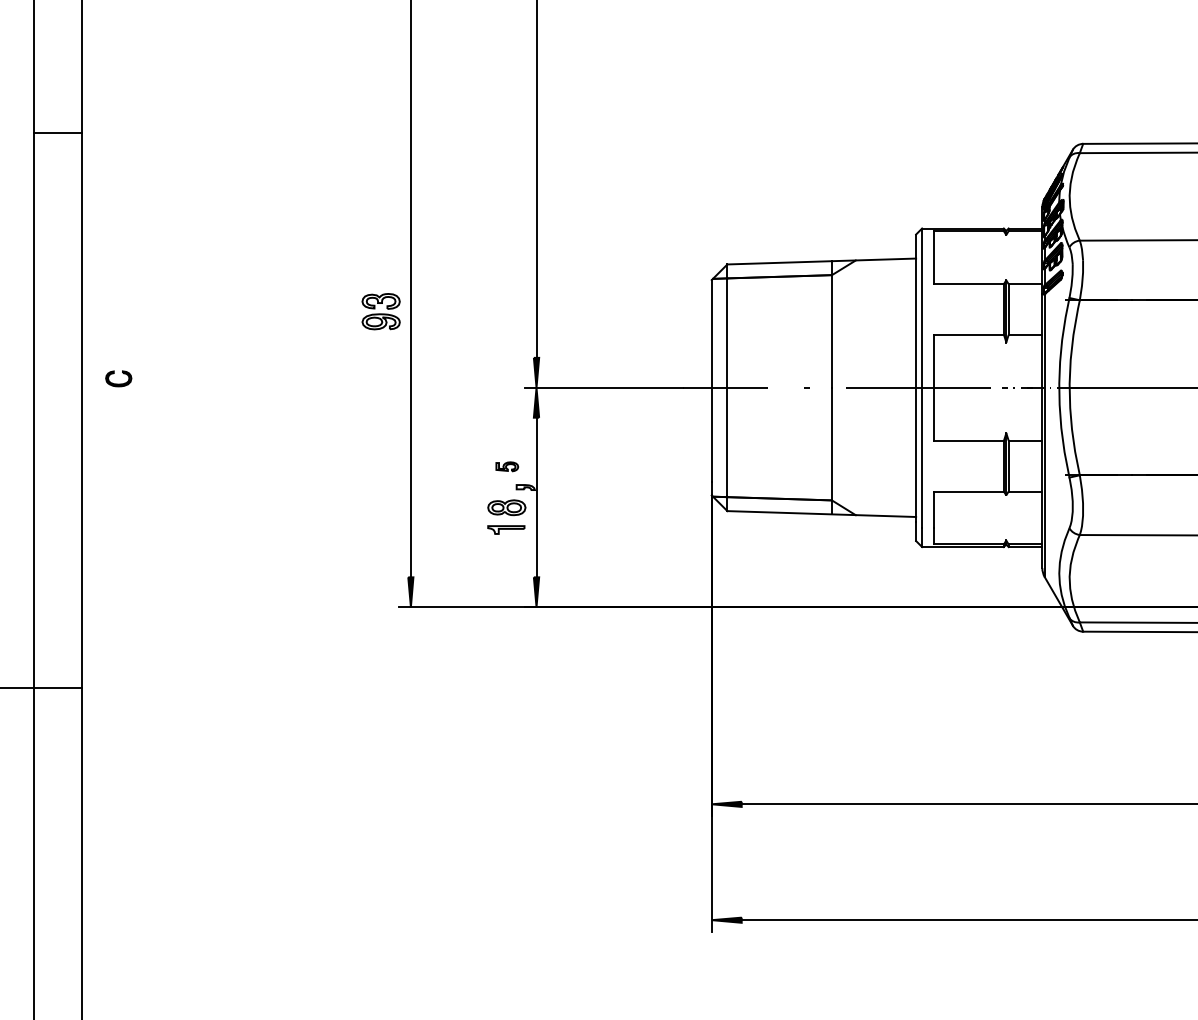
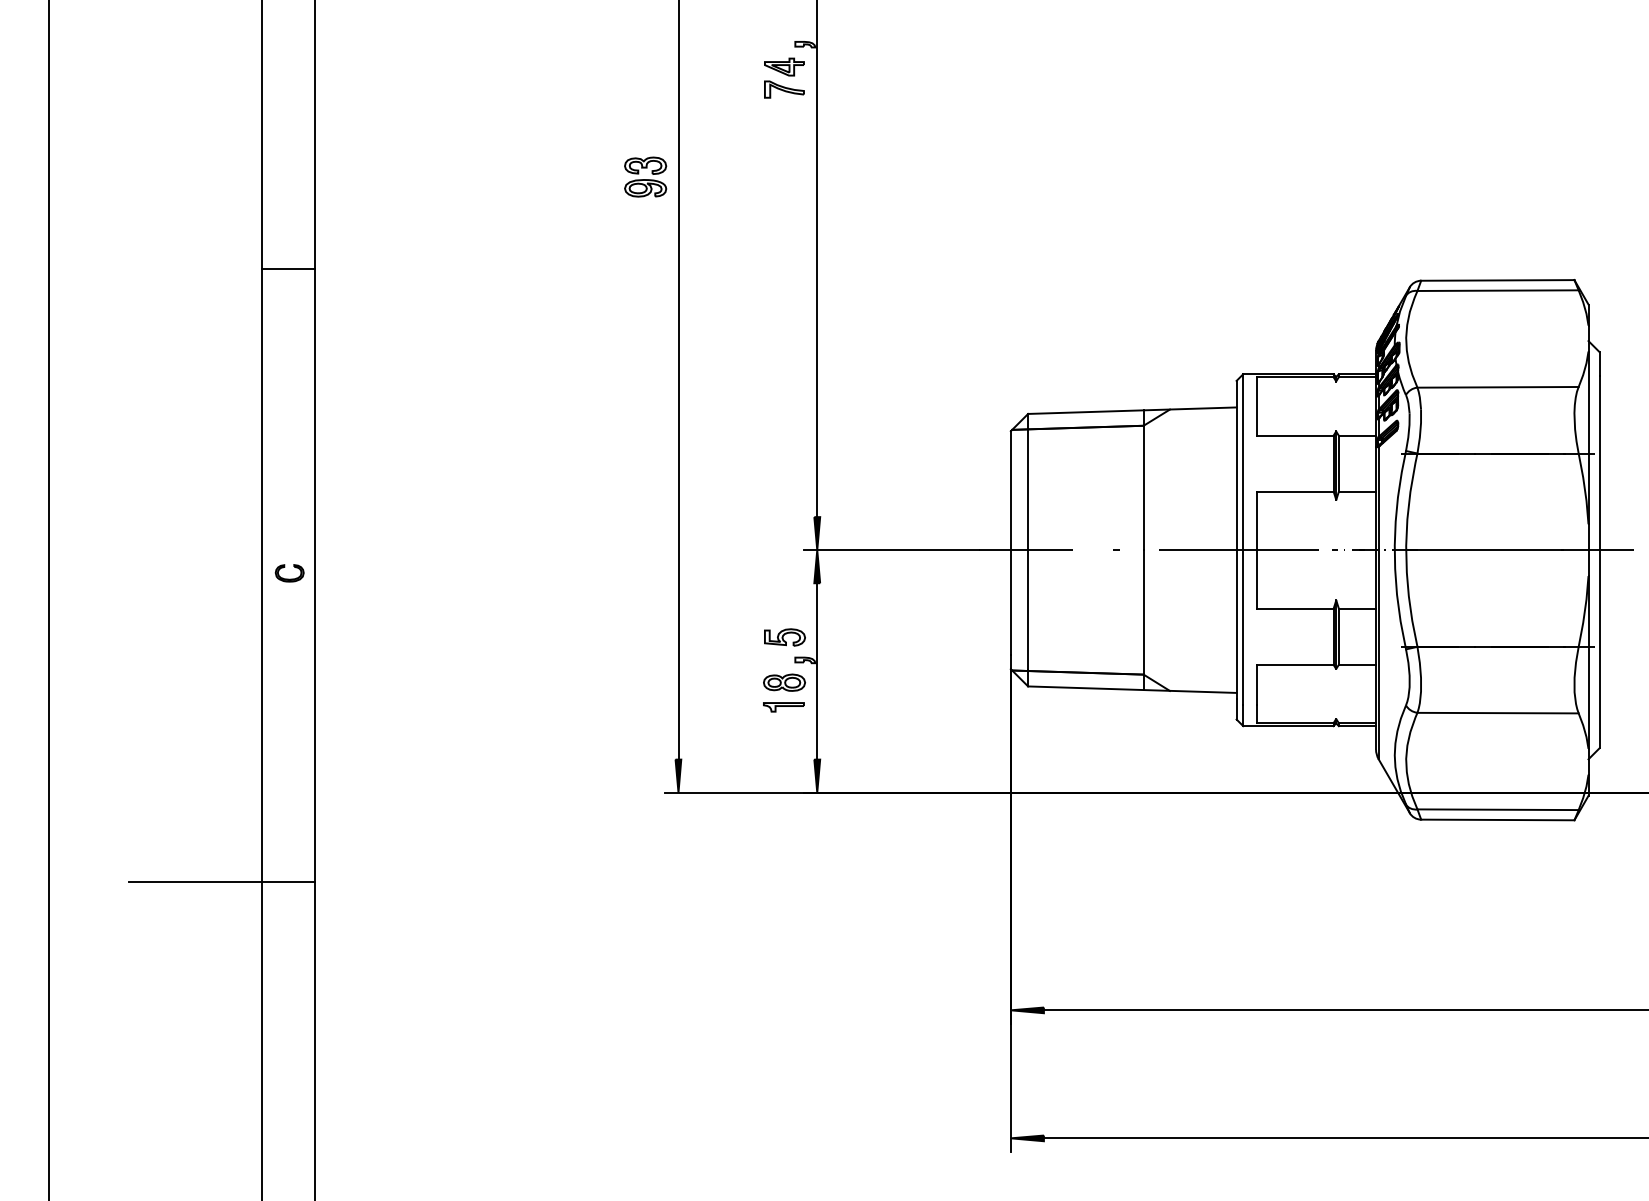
part: (381, 311) -> (645, 176), moved
part: (118, 379) -> (289, 573), moved
part: (506, 466) -> (784, 637), size x1.67

